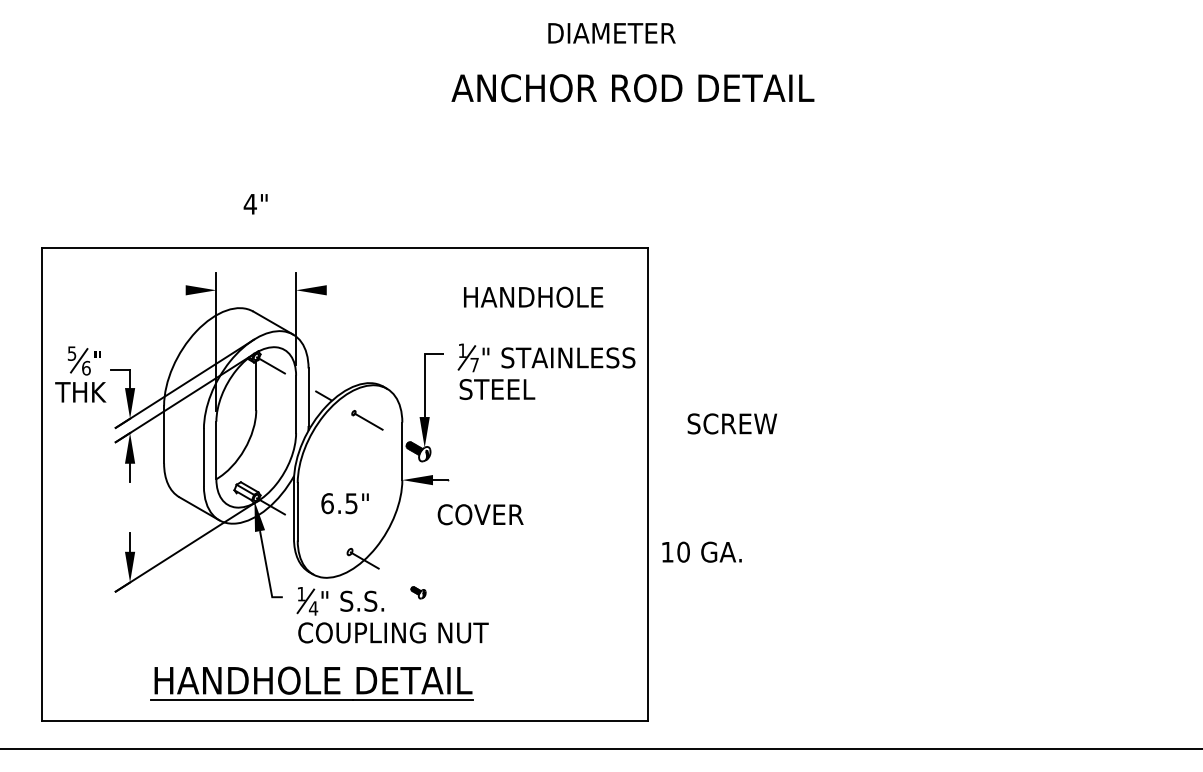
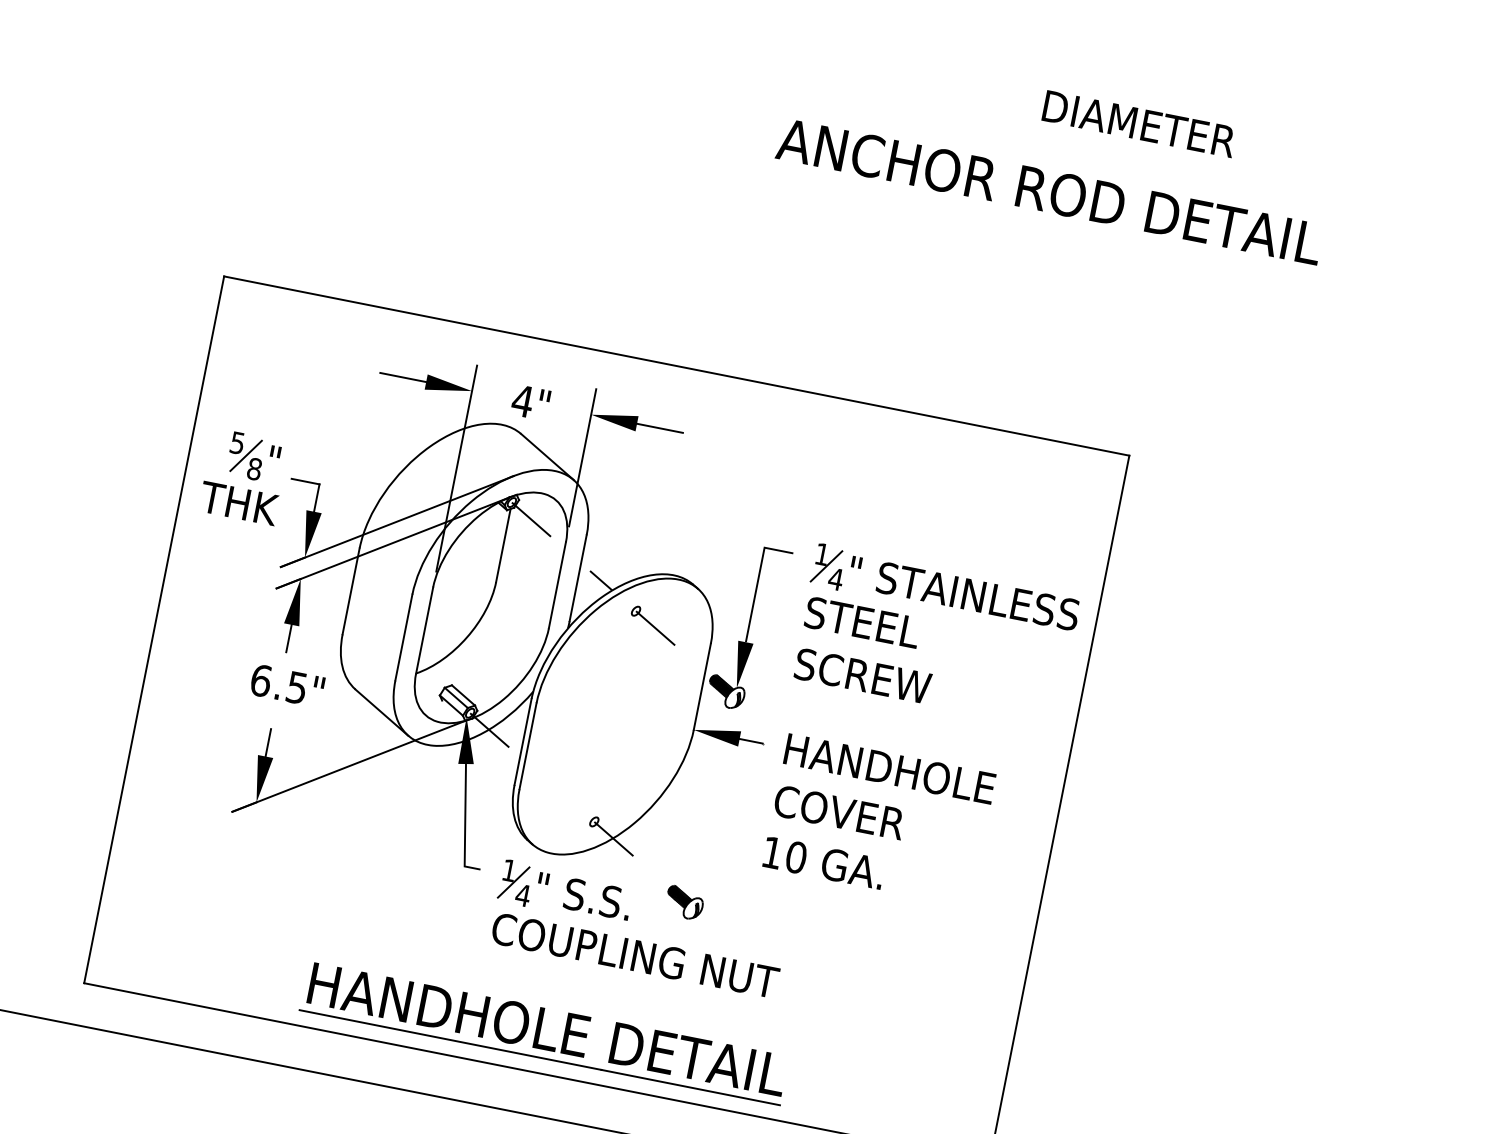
text: (632, 88) -> (1049, 191), moved
text: (255, 204) -> (530, 403), moved
line: (170, 290) -> (403, 377), added
line: (341, 290) -> (658, 428), added
text: (533, 296) -> (890, 767), moved
text: (474, 365) -> (835, 579), 7 -> 4
text: (86, 368) -> (254, 469), 6 -> 8
part: (362, 417) -> (652, 624), size x1.43
text: (731, 423) -> (861, 675), moved
text: (344, 503) -> (286, 685), moved
text: (480, 514) -> (839, 812), moved
text: (701, 551) -> (823, 861), moved
part: (418, 592) -> (684, 902), size x1.67
part: (311, 683) -> (543, 1033), moved

